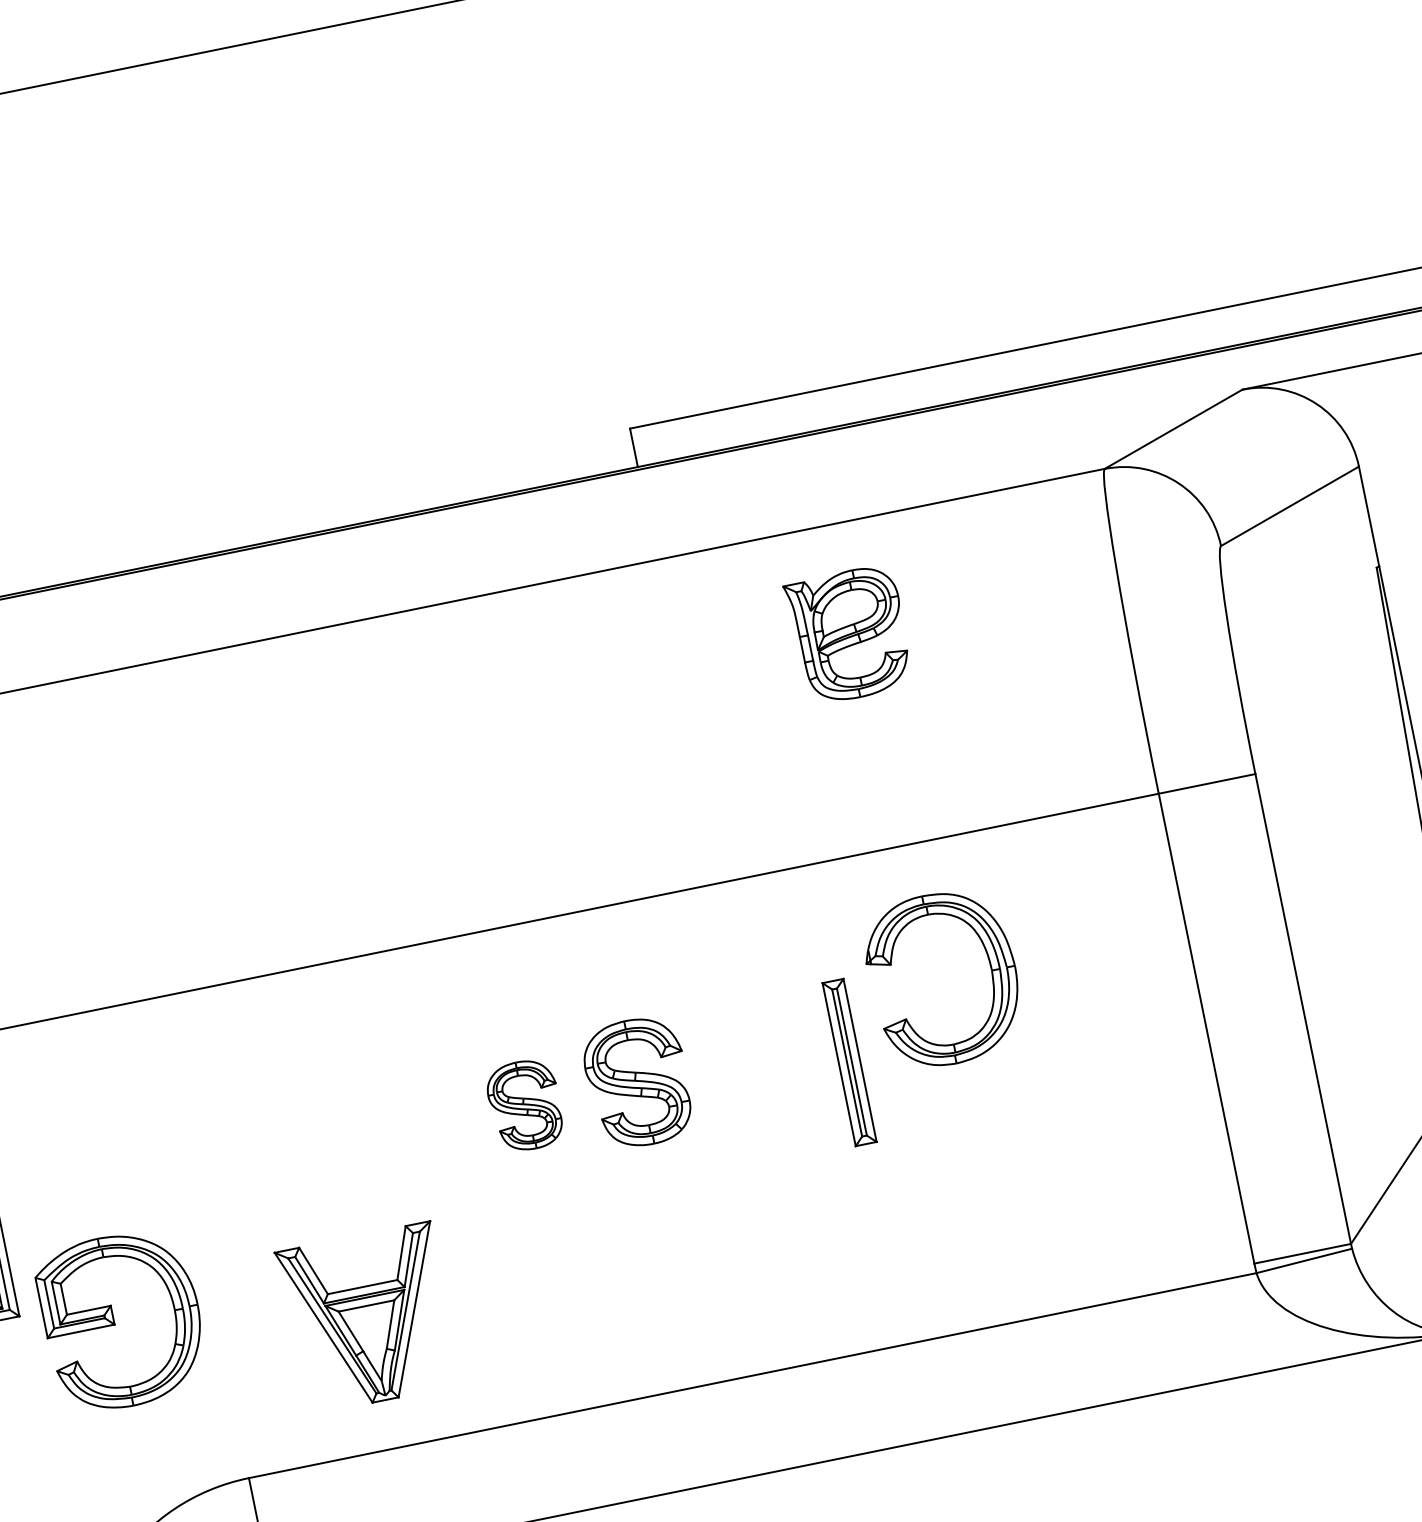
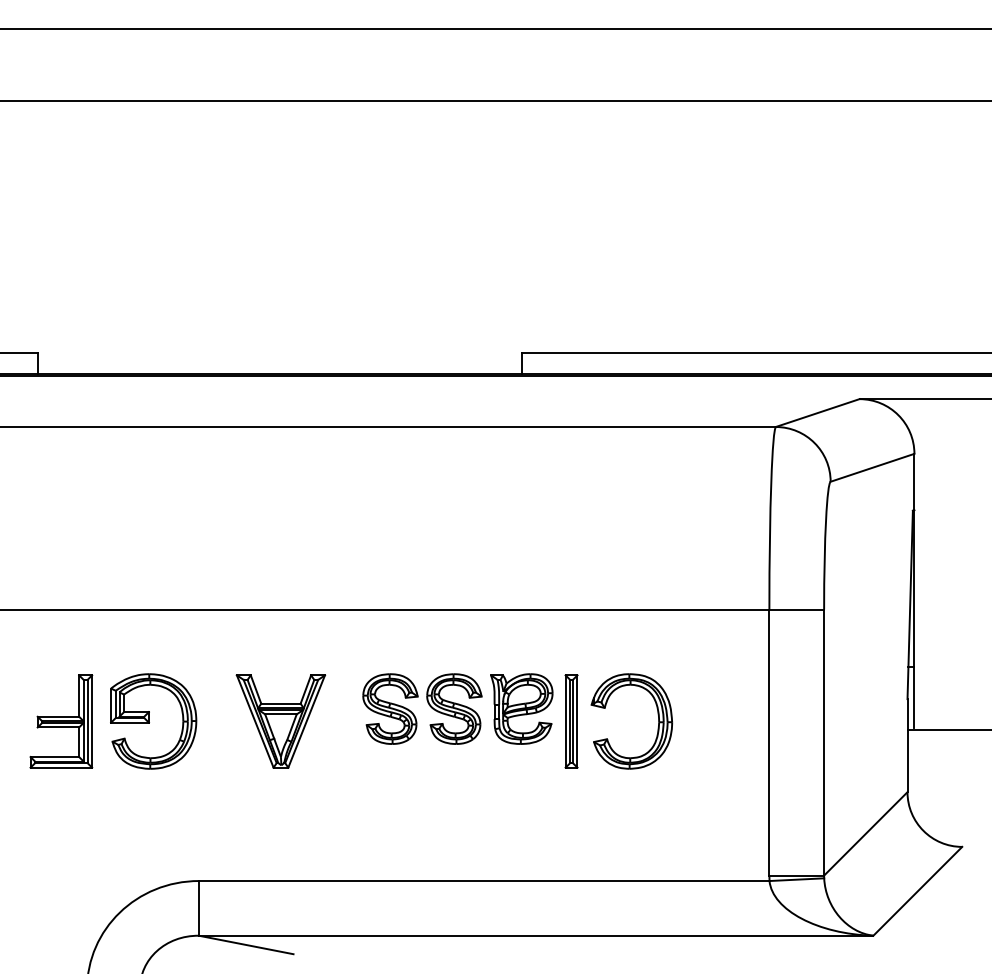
part: (848, 634) -> (521, 708), moved
part: (990, 980) -> (657, 727), moved
part: (525, 1104) -> (390, 708), size x1.43
part: (368, 1318) -> (280, 721), moved
part: (122, 1320) -> (153, 721), moved

